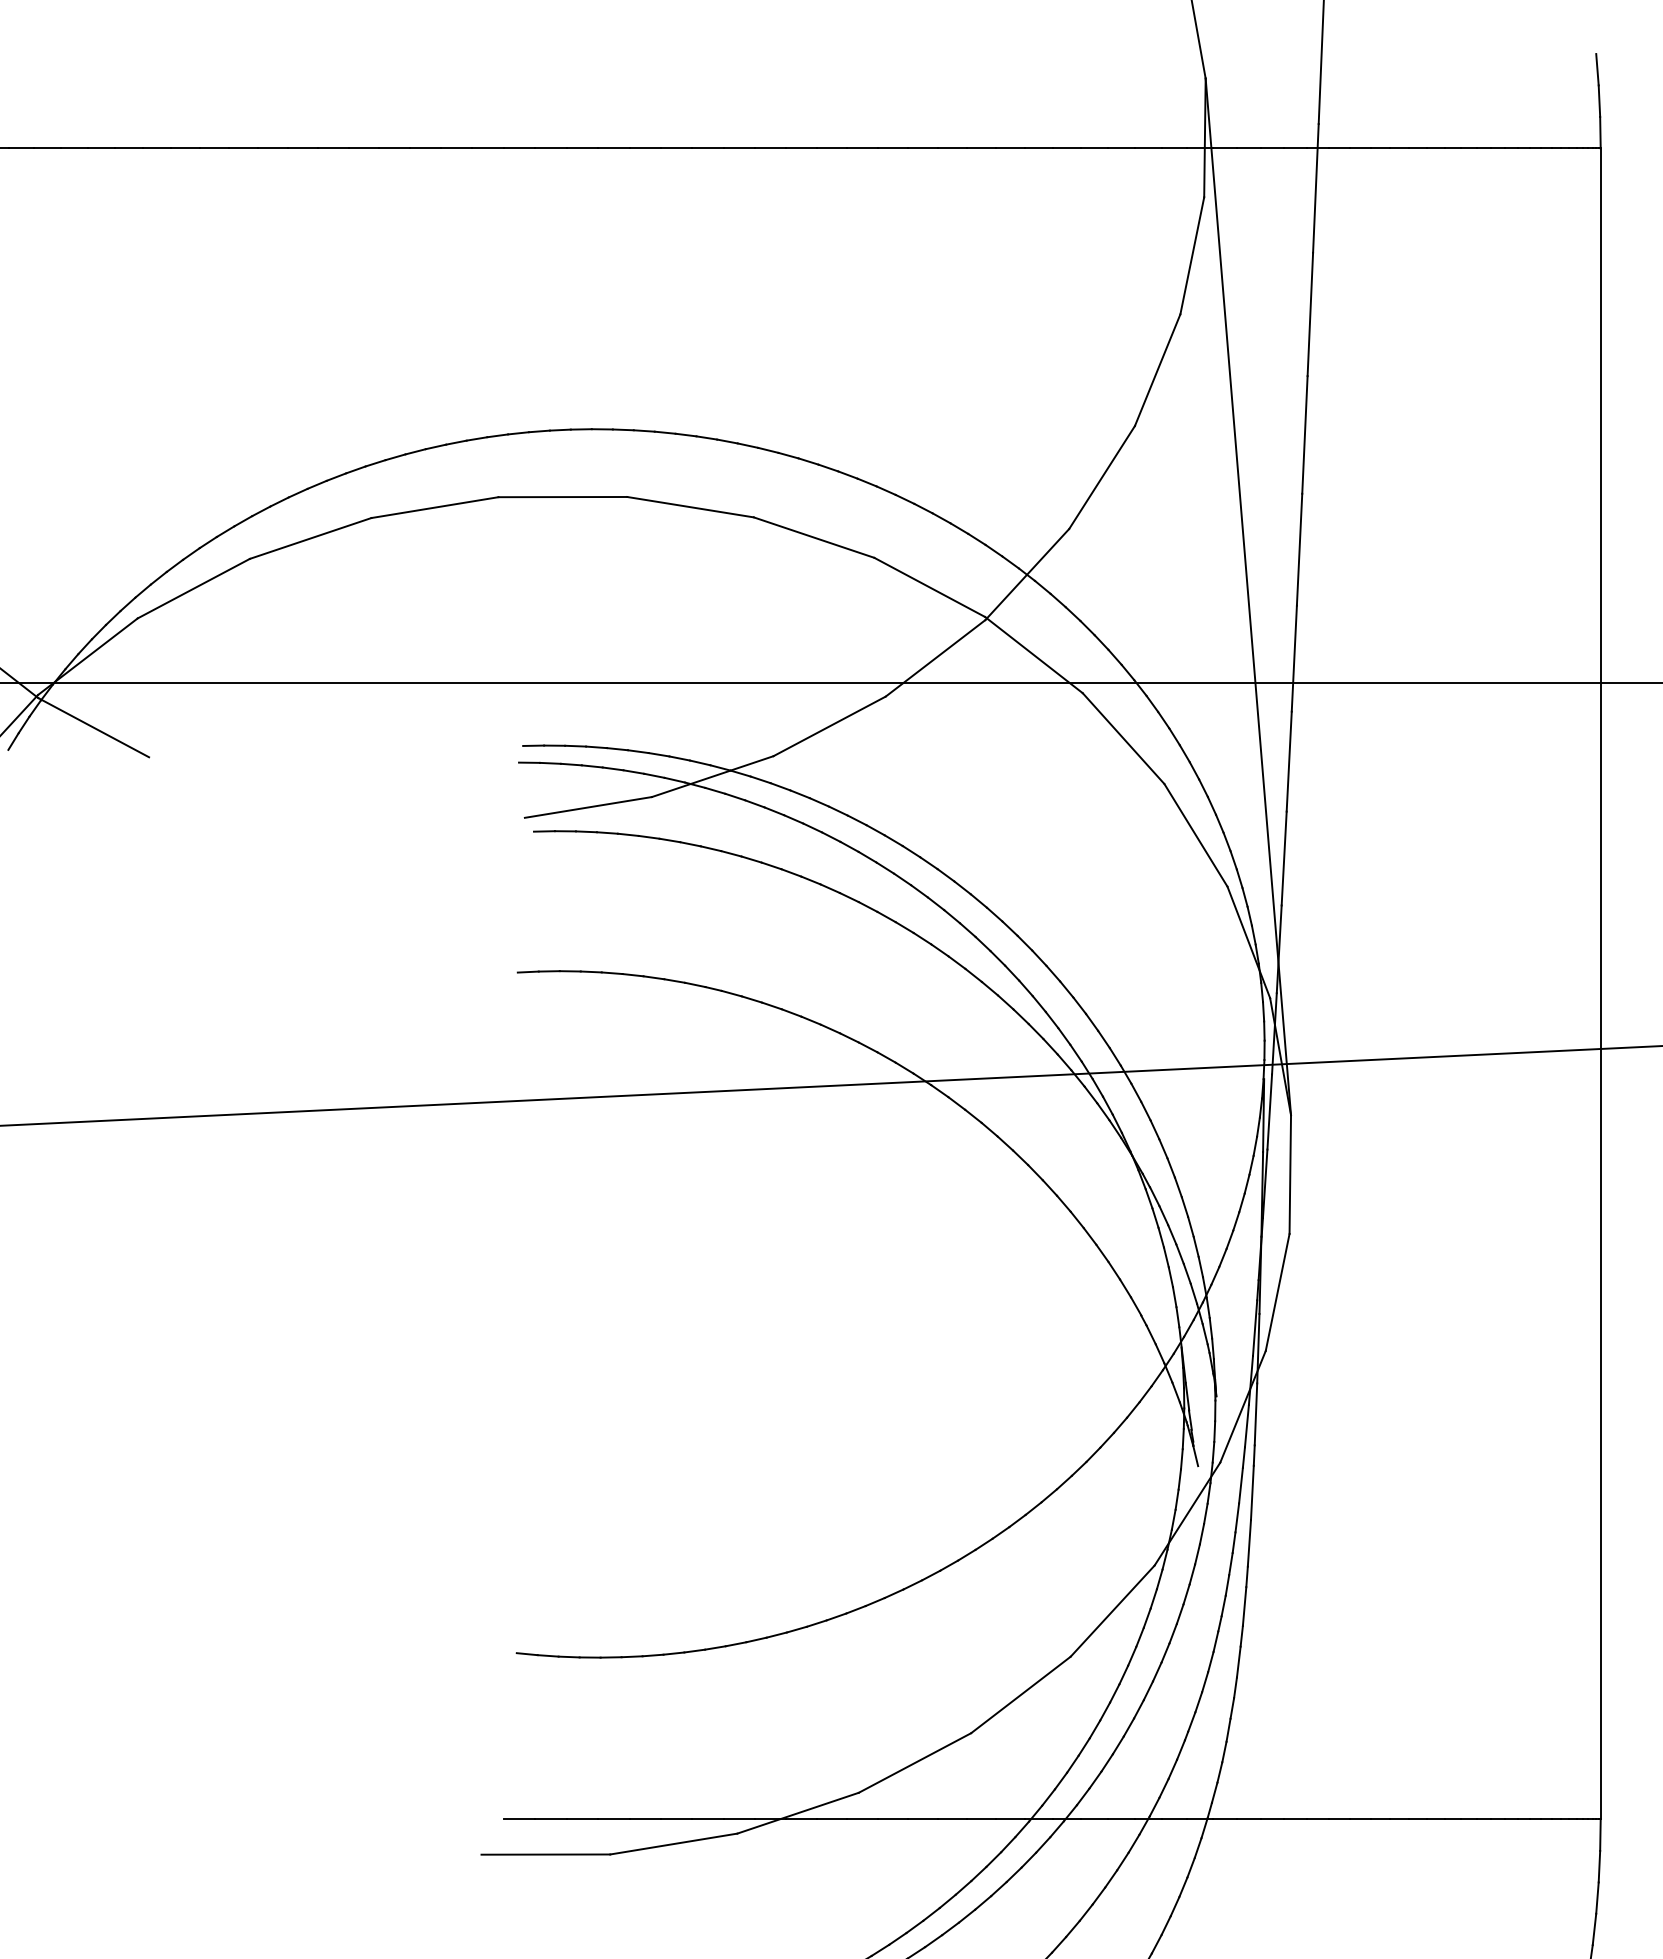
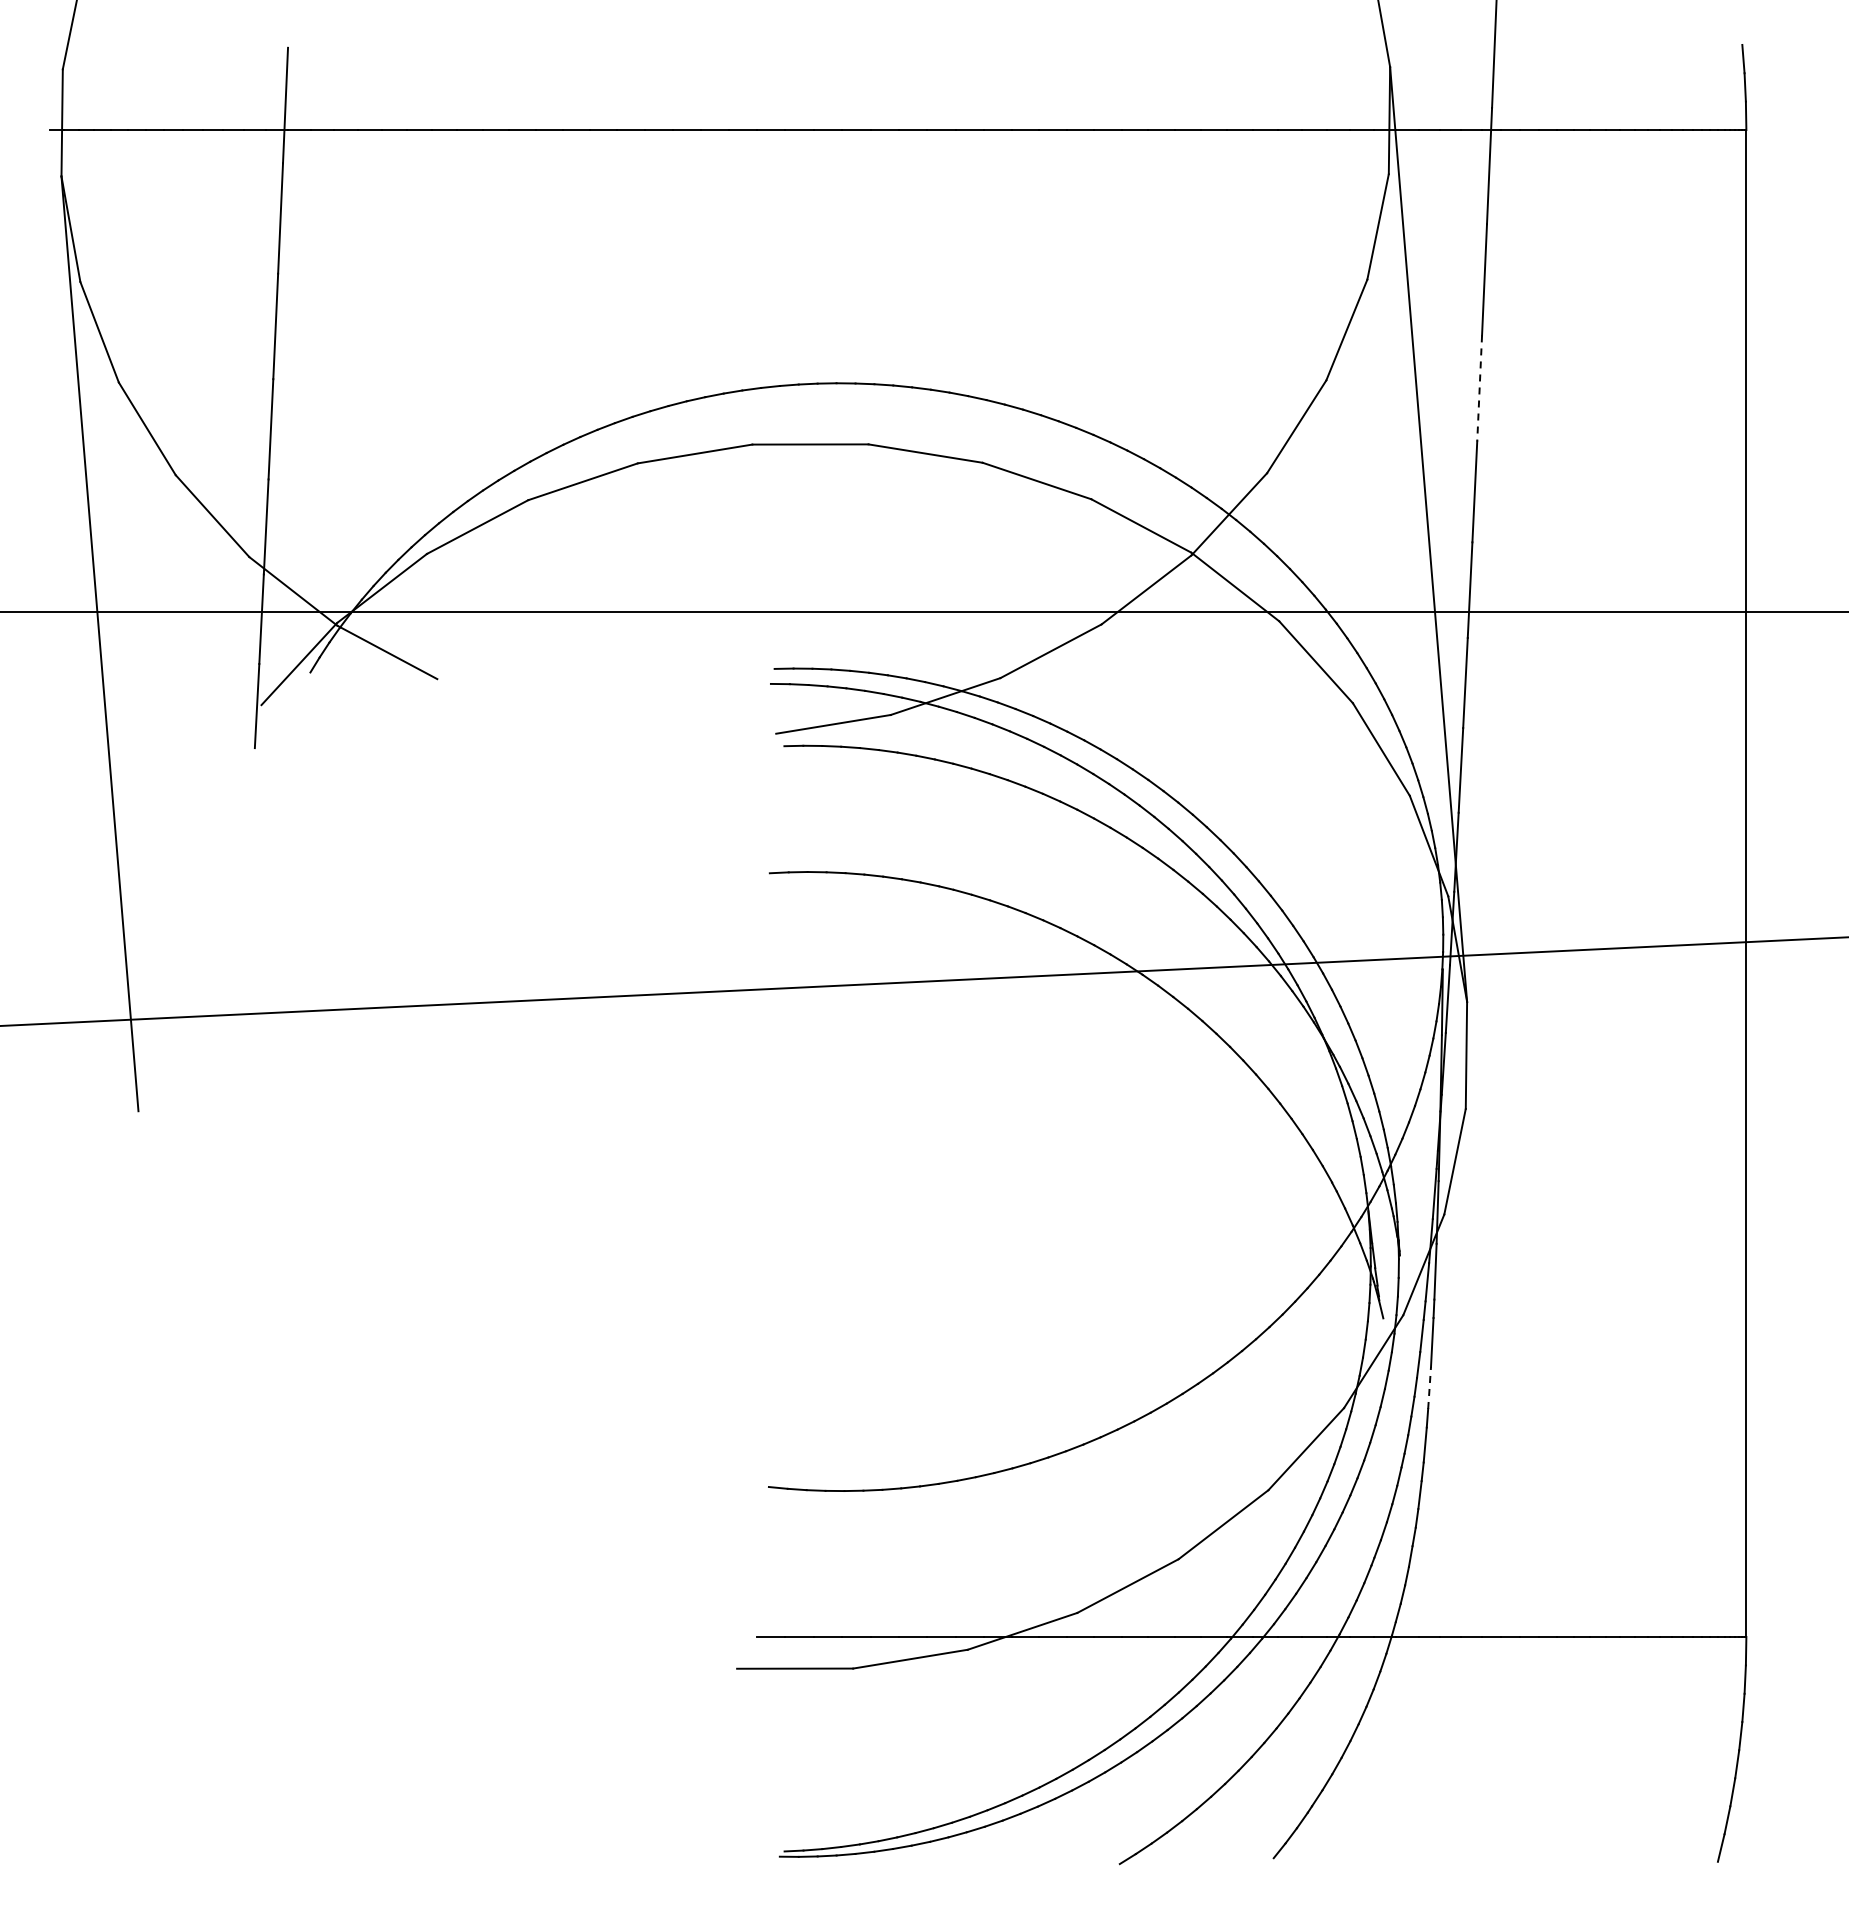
line: (1304, 435) -> (1479, 388), solid -> dashed
line: (1249, 1542) -> (1429, 1387), solid -> dashed

